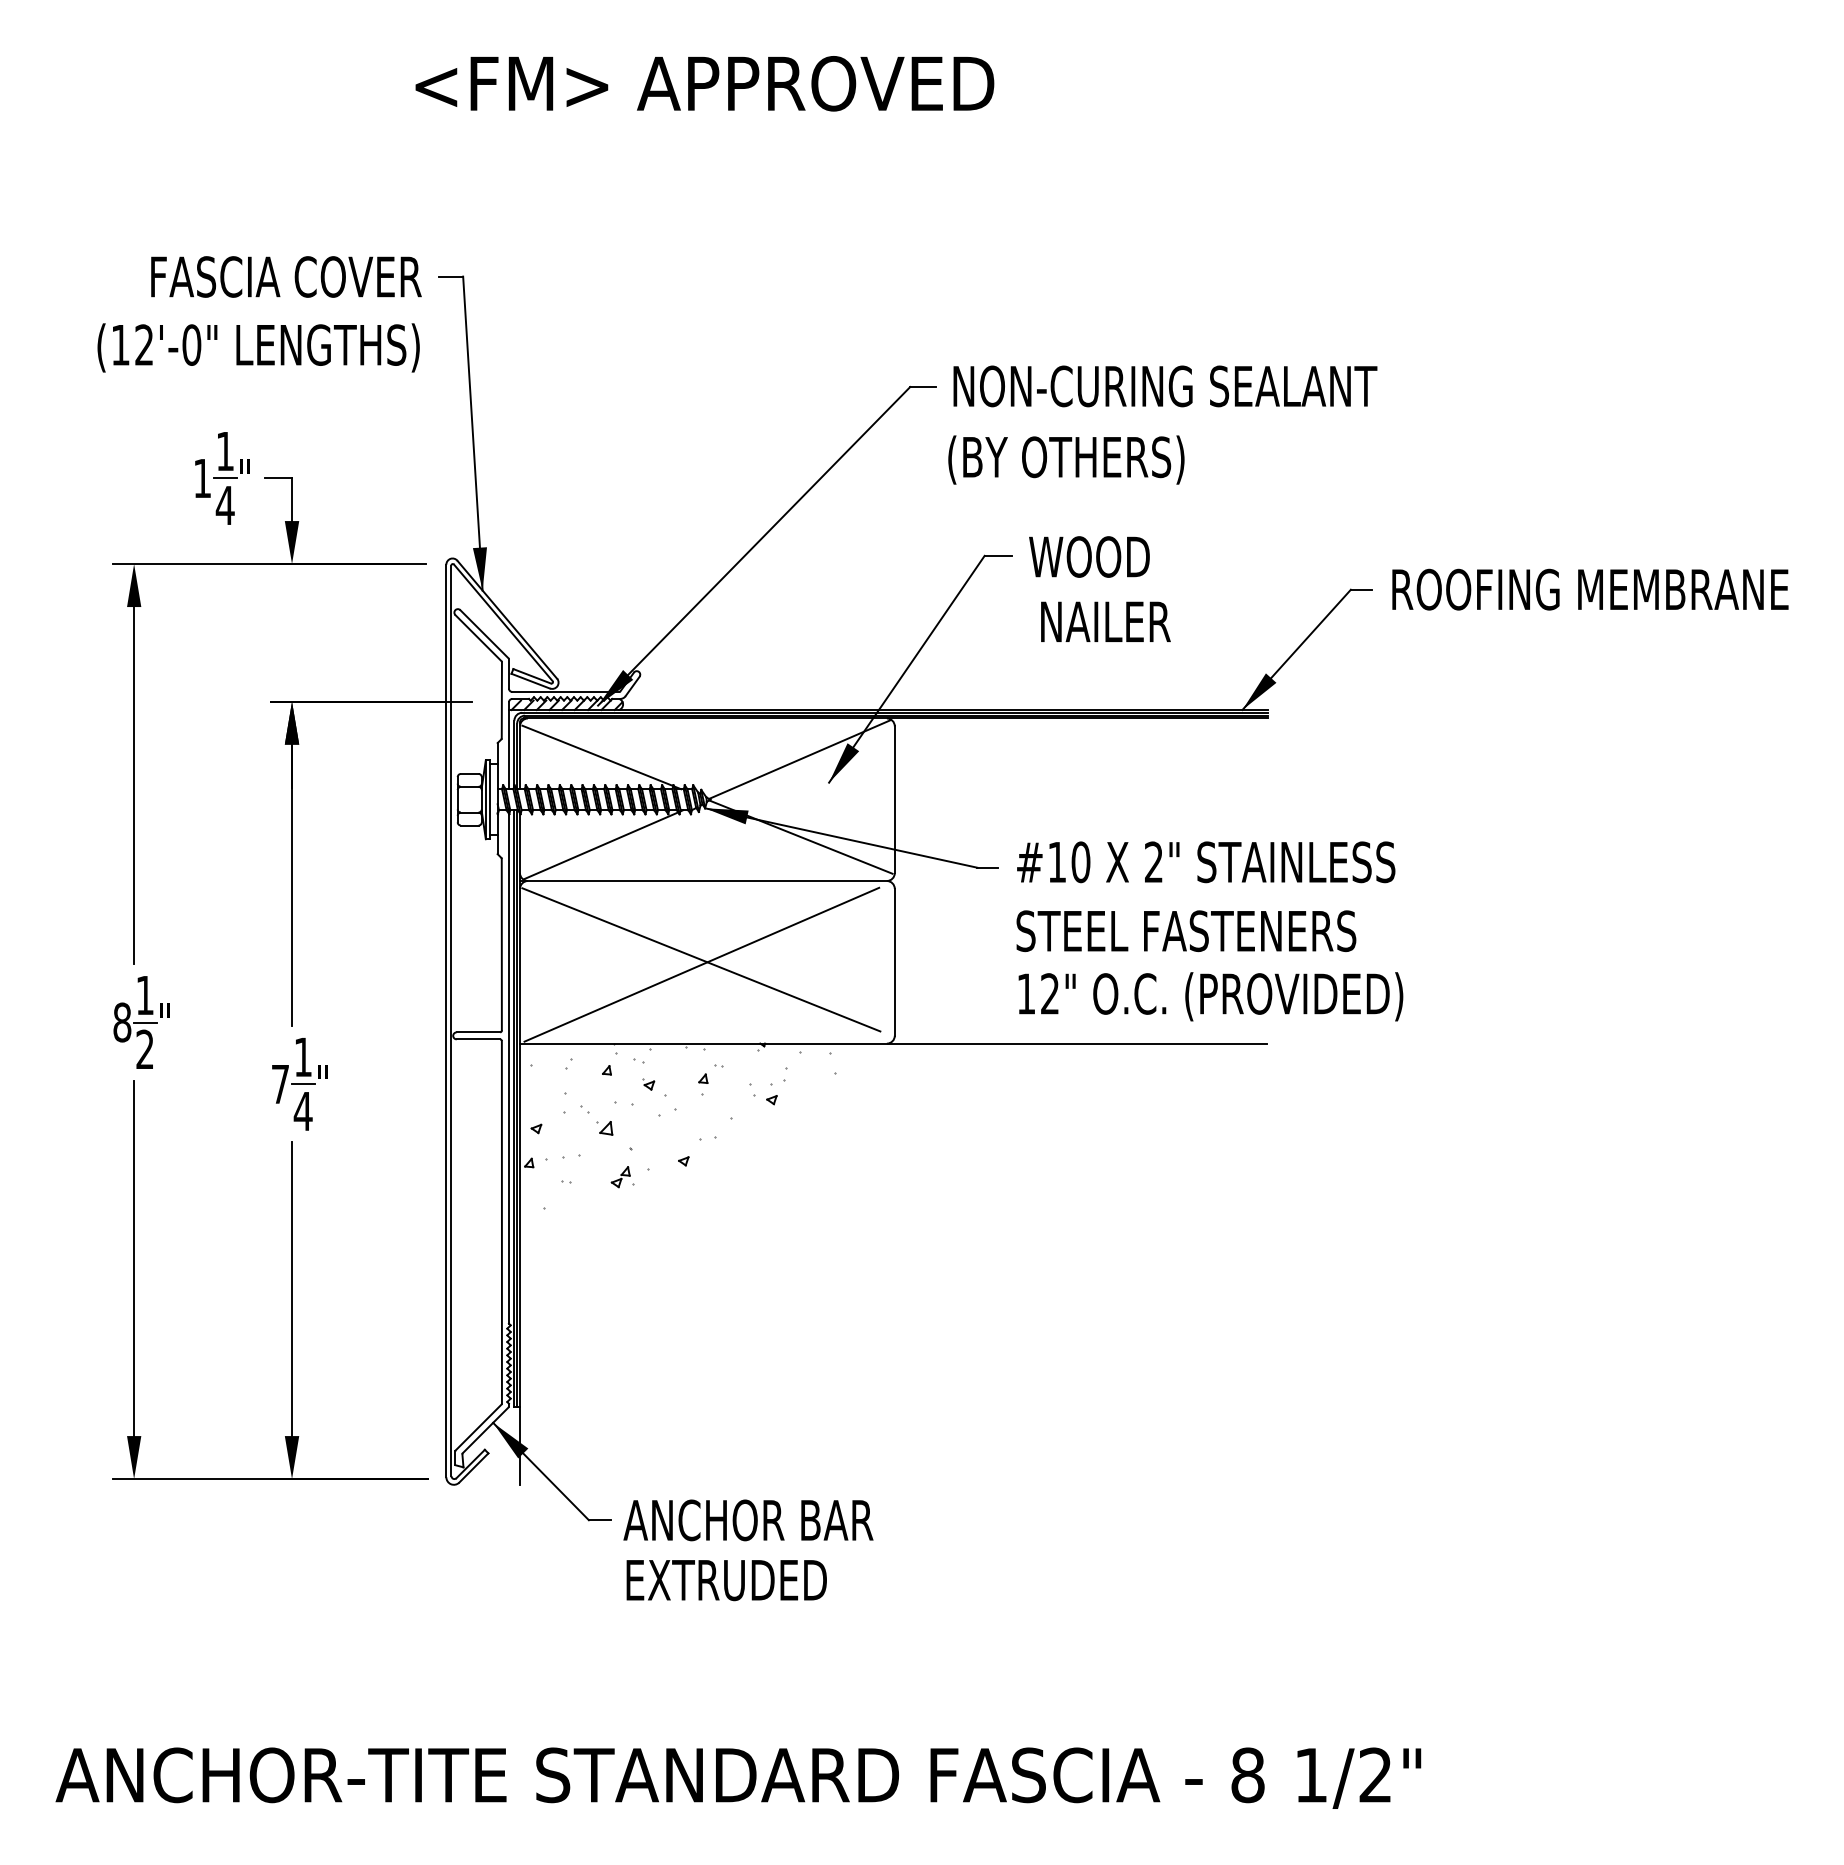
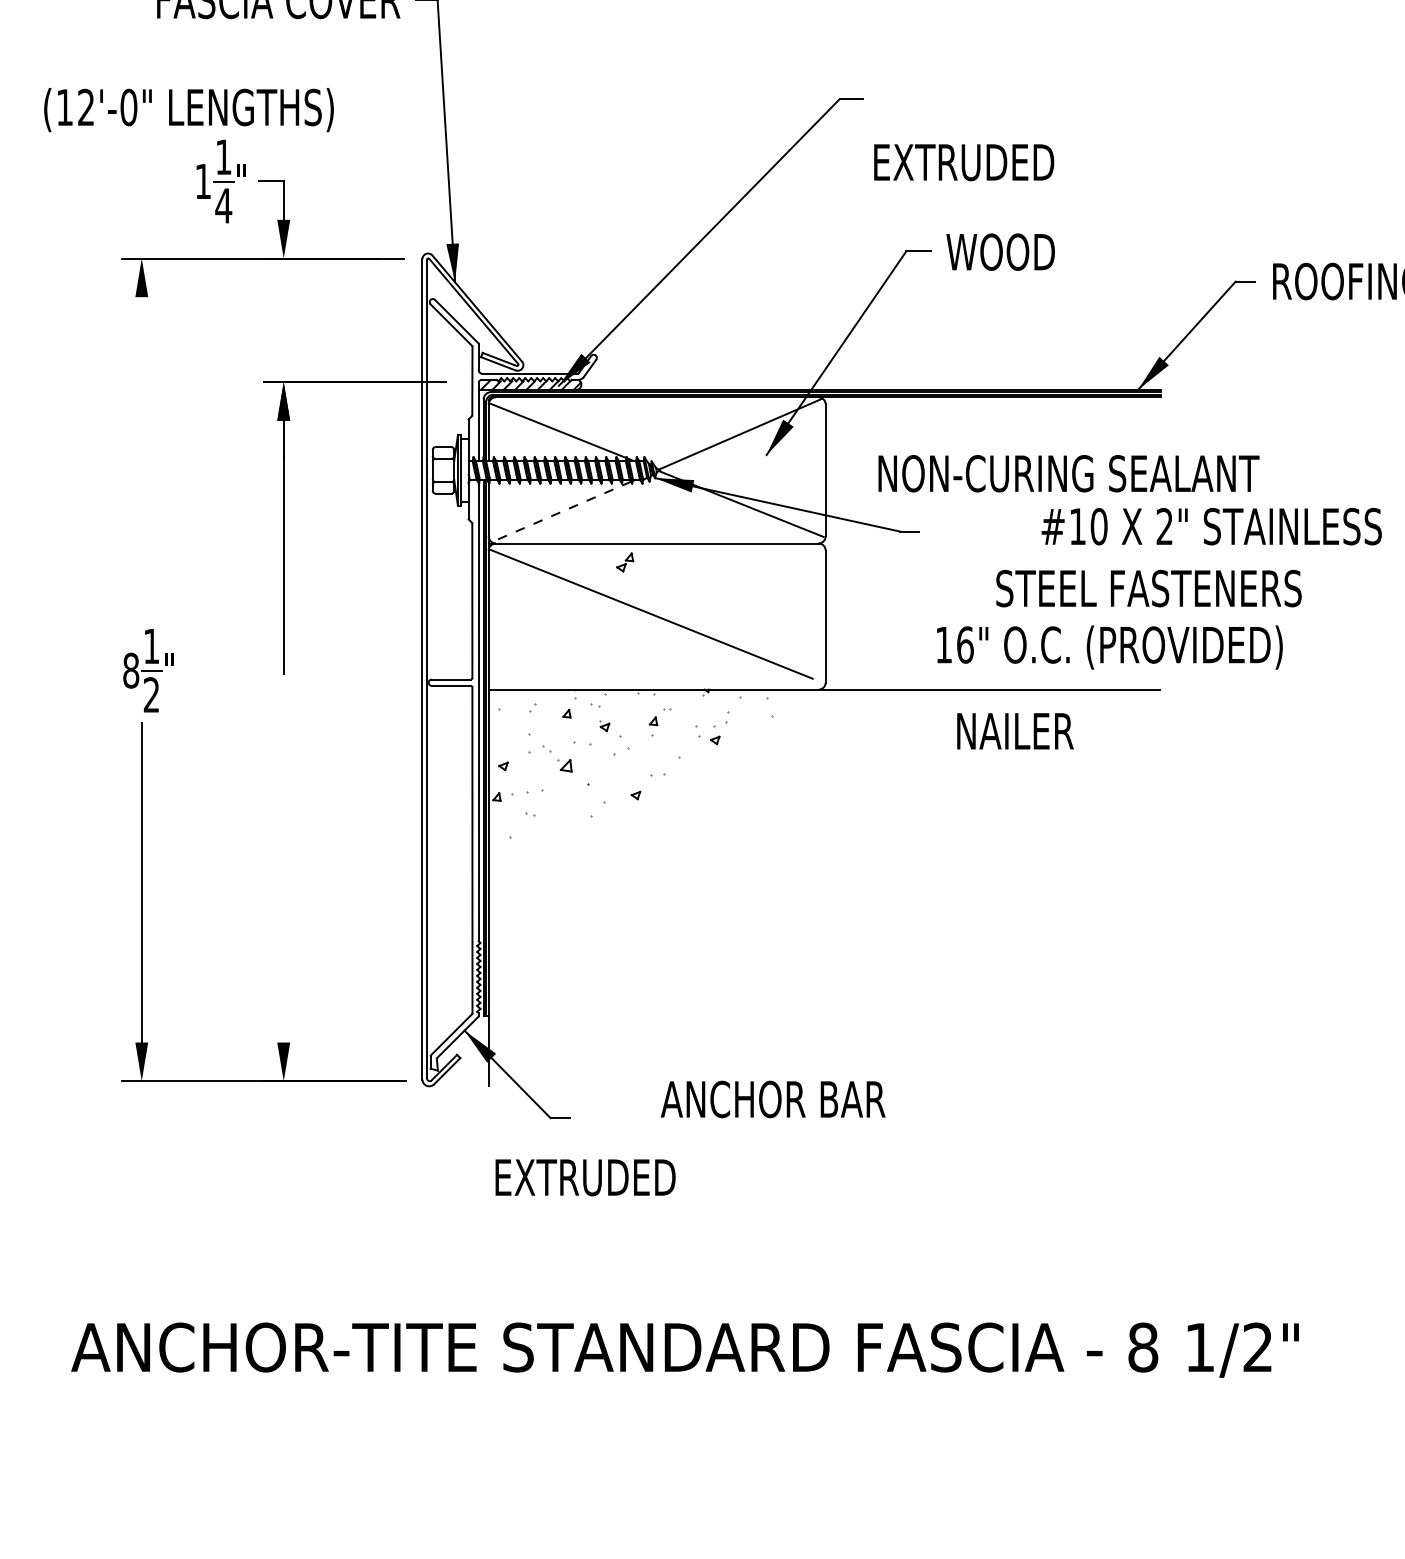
text: (258, 347) -> (188, 109), moved
text: (1165, 386) -> (1069, 473), moved
text: (1066, 459) -> (980, 164), (BY OTHERS) -> EXTRUDED
text: (1105, 621) -> (1015, 730), moved
line: (134, 785) -> (142, 457), removed
line: (601, 845) -> (561, 511), solid -> dashed
text: (1206, 862) -> (1212, 526), moved
text: (1186, 931) -> (1149, 588), moved
line: (701, 964) -> (651, 618), removed
text: (1050, 993) -> (965, 644), 12" -> 16"
part: (299, 1084) -> (290, 726), removed
part: (620, 1177) -> (624, 562), moved
line: (292, 1289) -> (284, 910), removed
text: (748, 1520) -> (773, 1099), moved
text: (726, 1580) -> (585, 1177), moved

